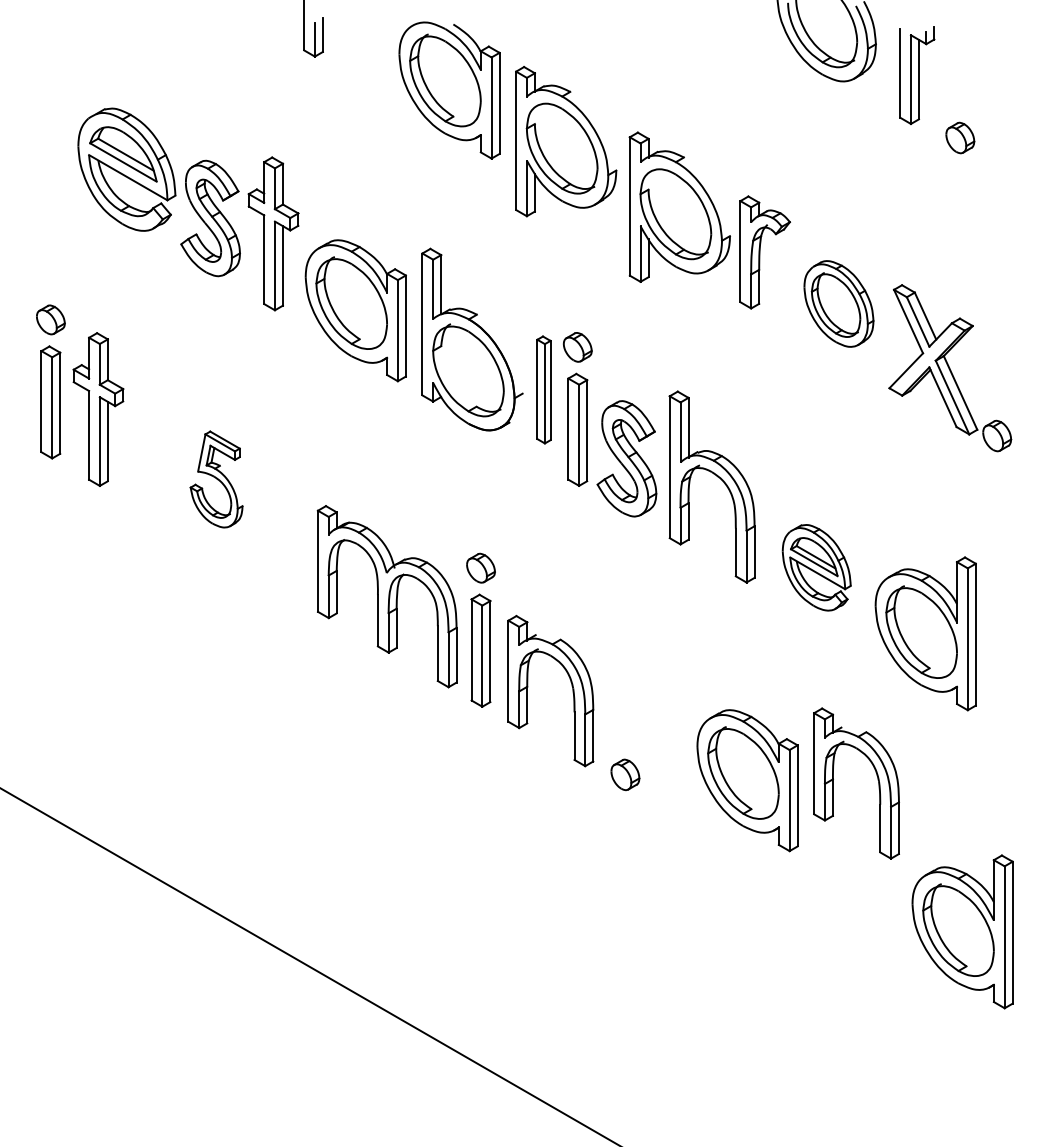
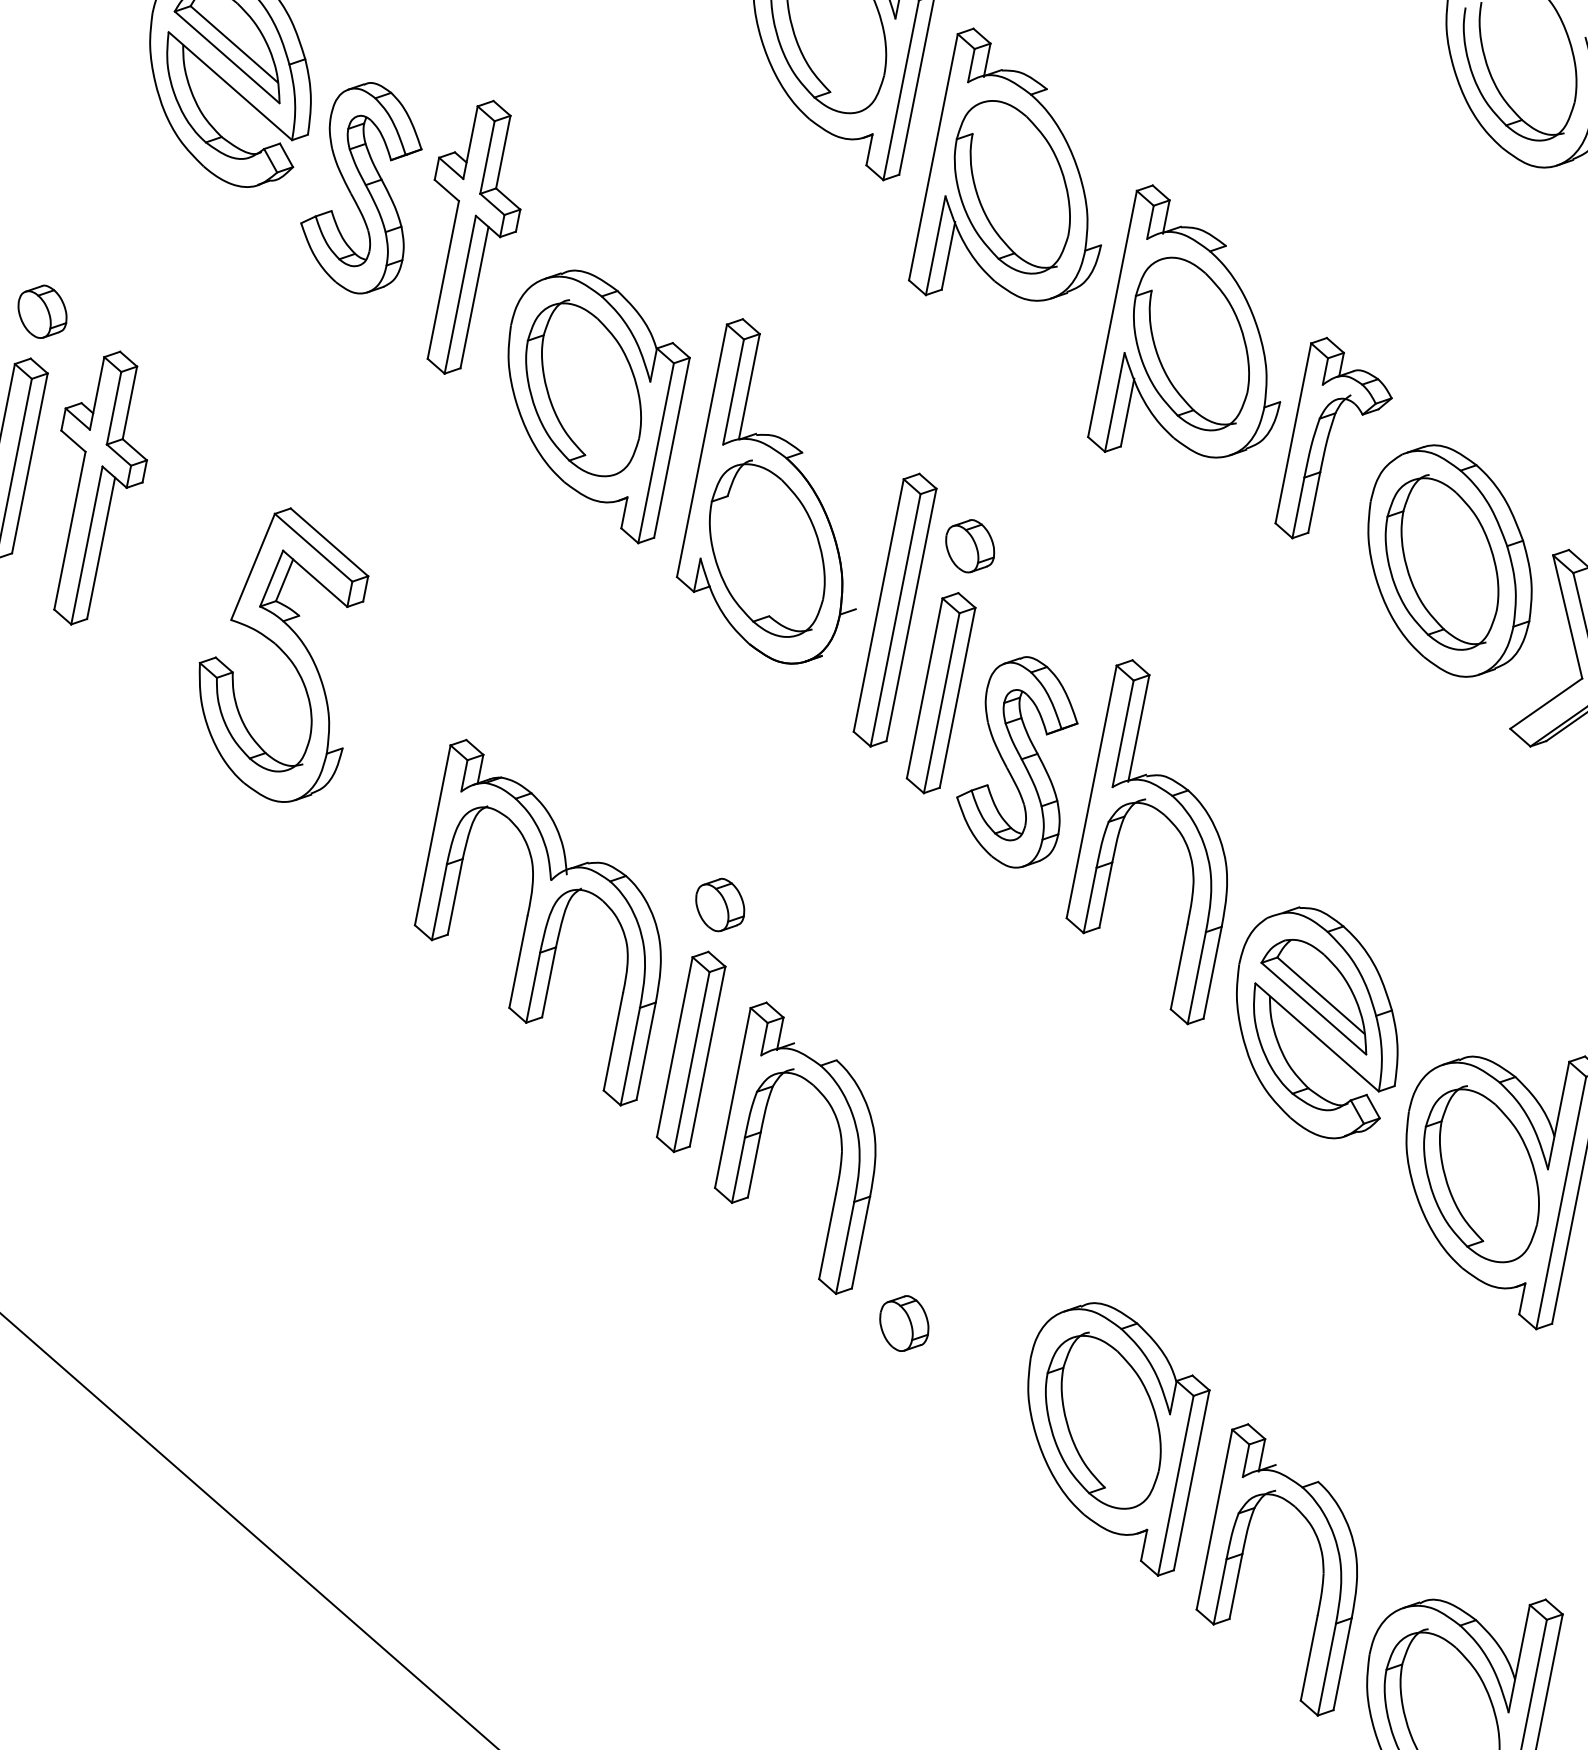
part: (838, 303) -> (1449, 560), size x1.43
part: (543, 389) -> (894, 609), size x1.43
part: (216, 479) -> (281, 654), size x1.67
part: (816, 567) -> (1317, 1021), size x1.43
part: (747, 780) -> (1107, 1435), moved
part: (877, 780) -> (1321, 1571), moved

